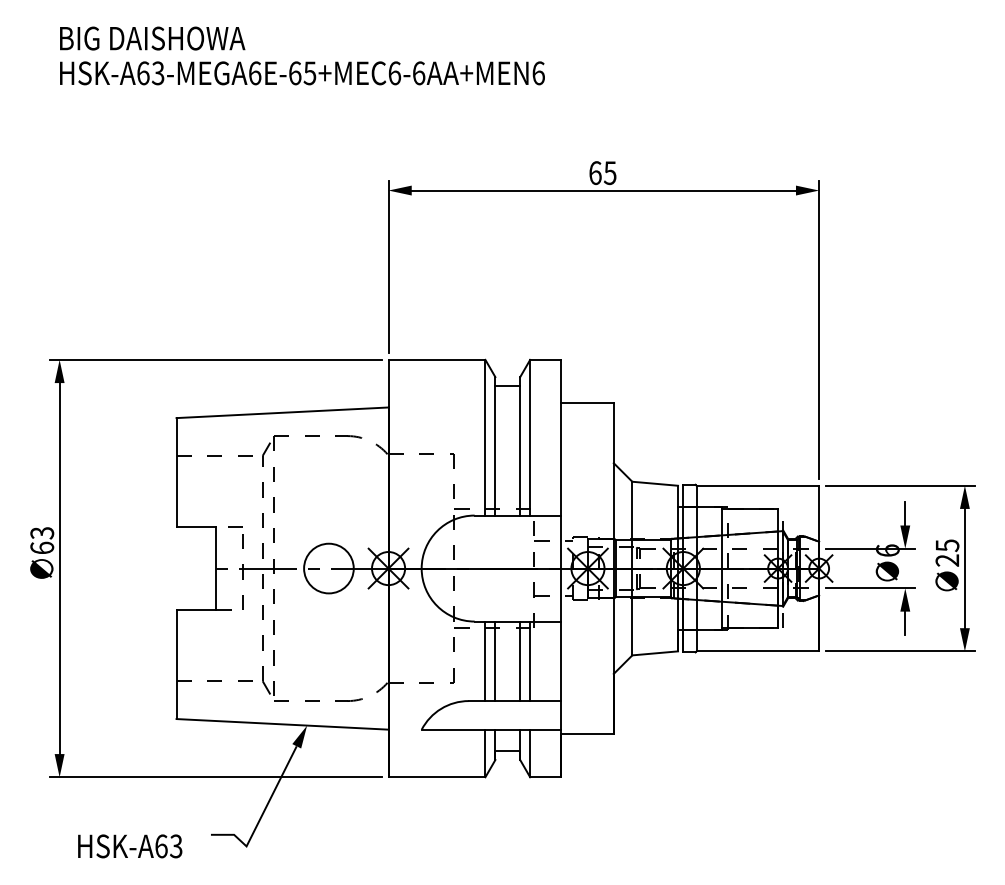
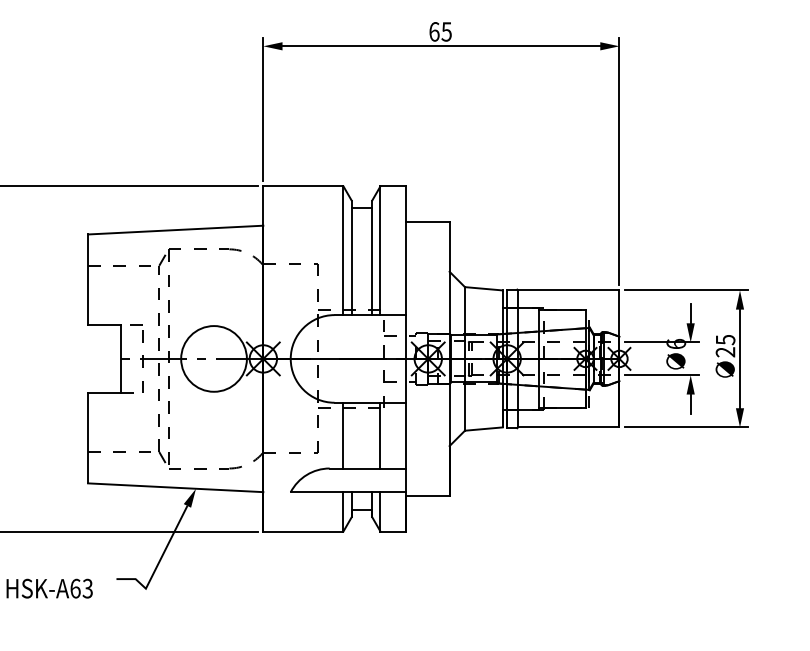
circle: (328, 568) -> (213, 358), size x1.6
line: (495, 661) -> (351, 435), removed
line: (520, 661) -> (372, 435), removed

